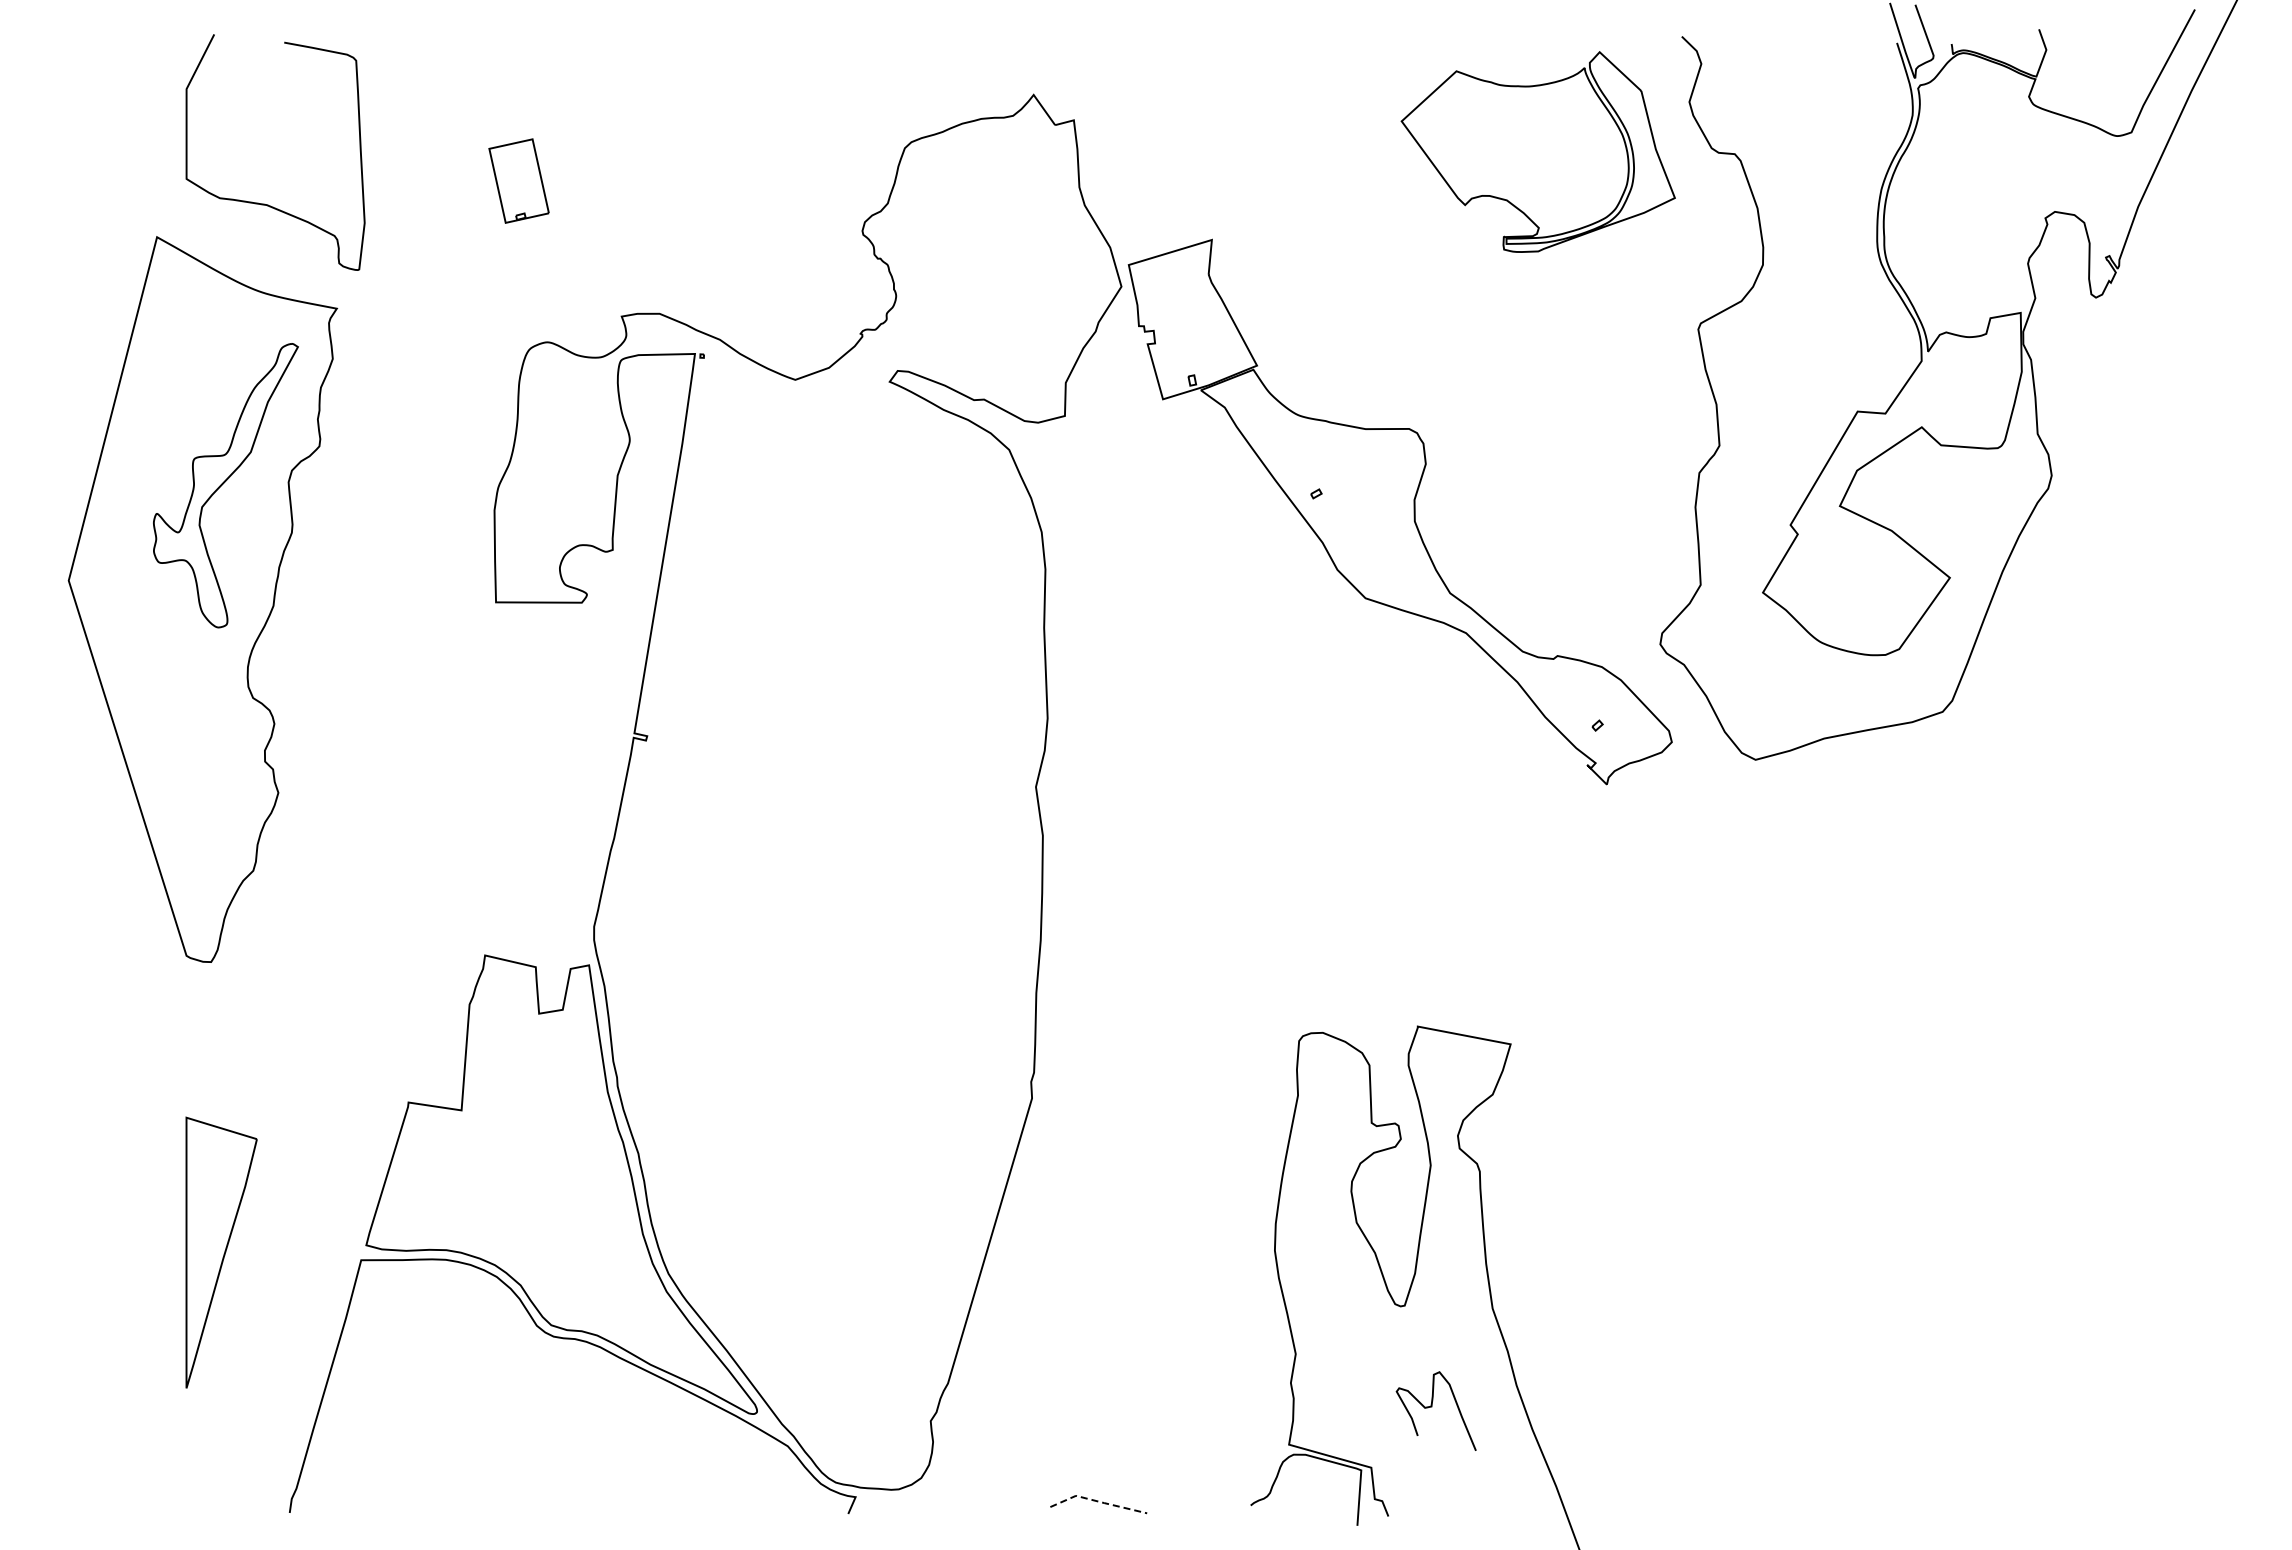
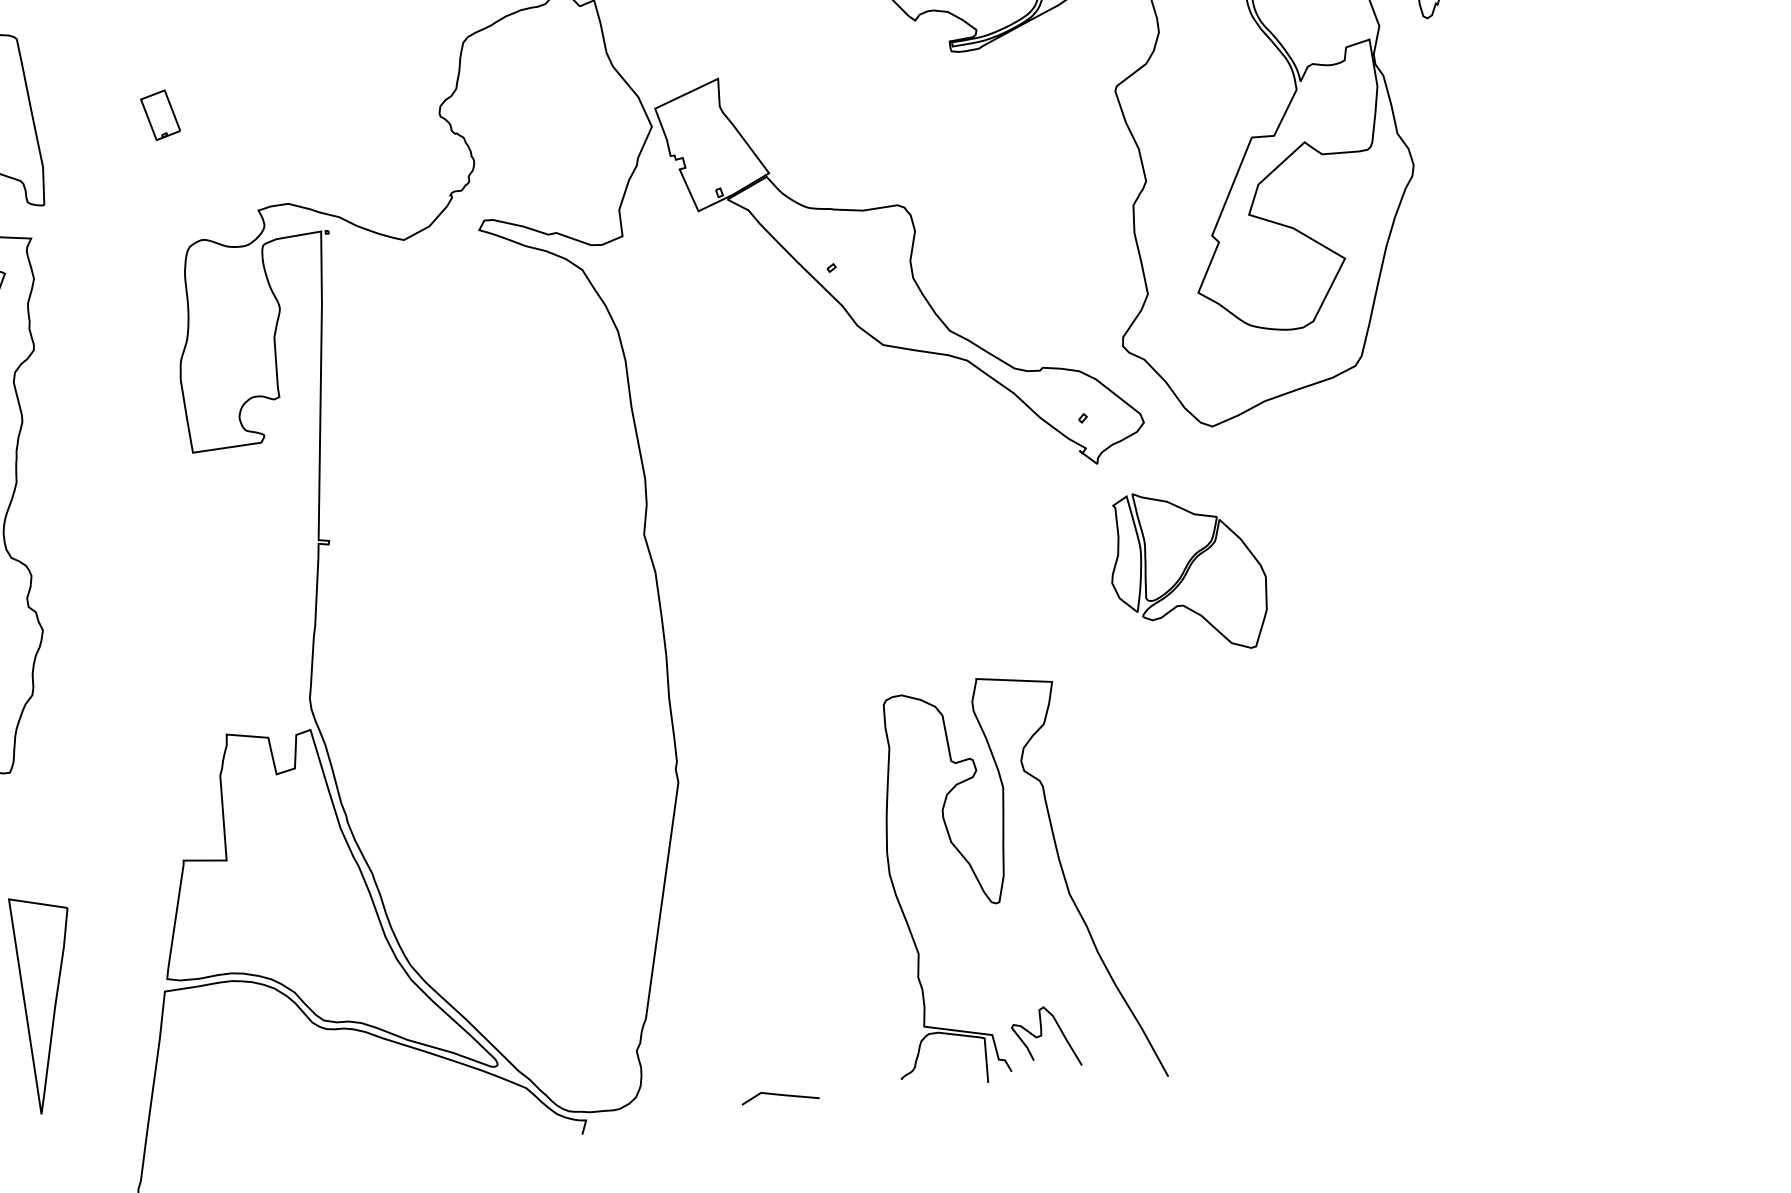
part: (518, 180) -> (160, 114), size x0.71
part: (1698, 933) -> (1188, 571), added
curve: (1432, 1407) -> (1042, 1036), moved
line: (1097, 1501) -> (778, 1094), dashed -> solid

